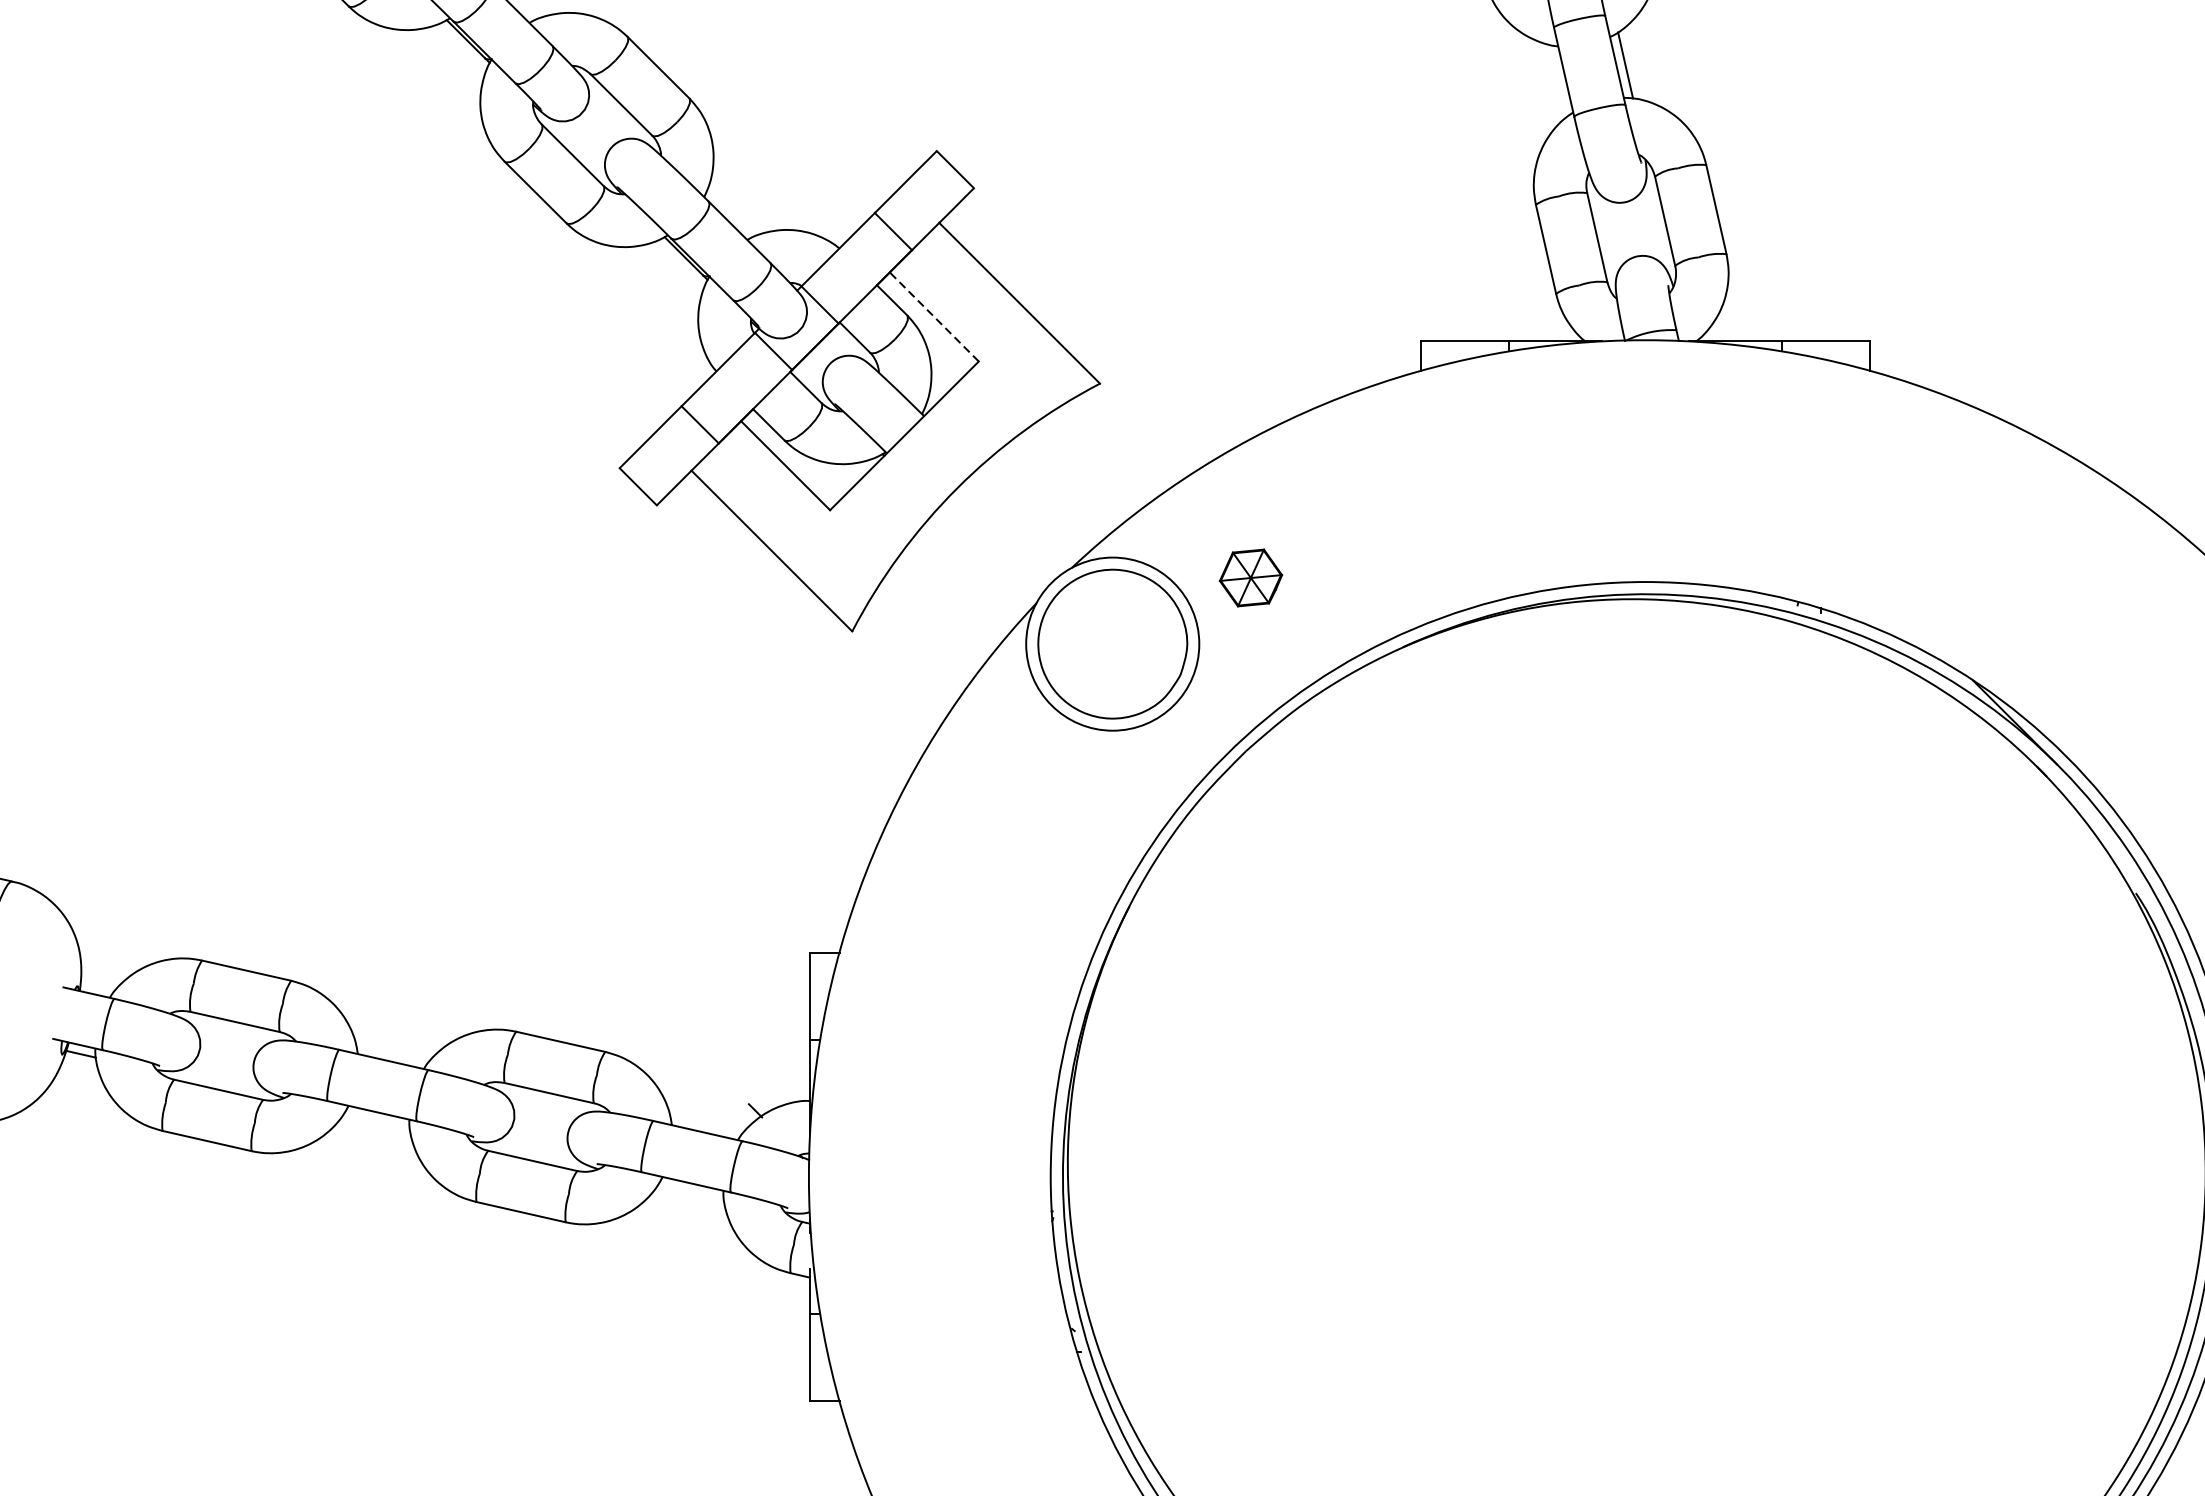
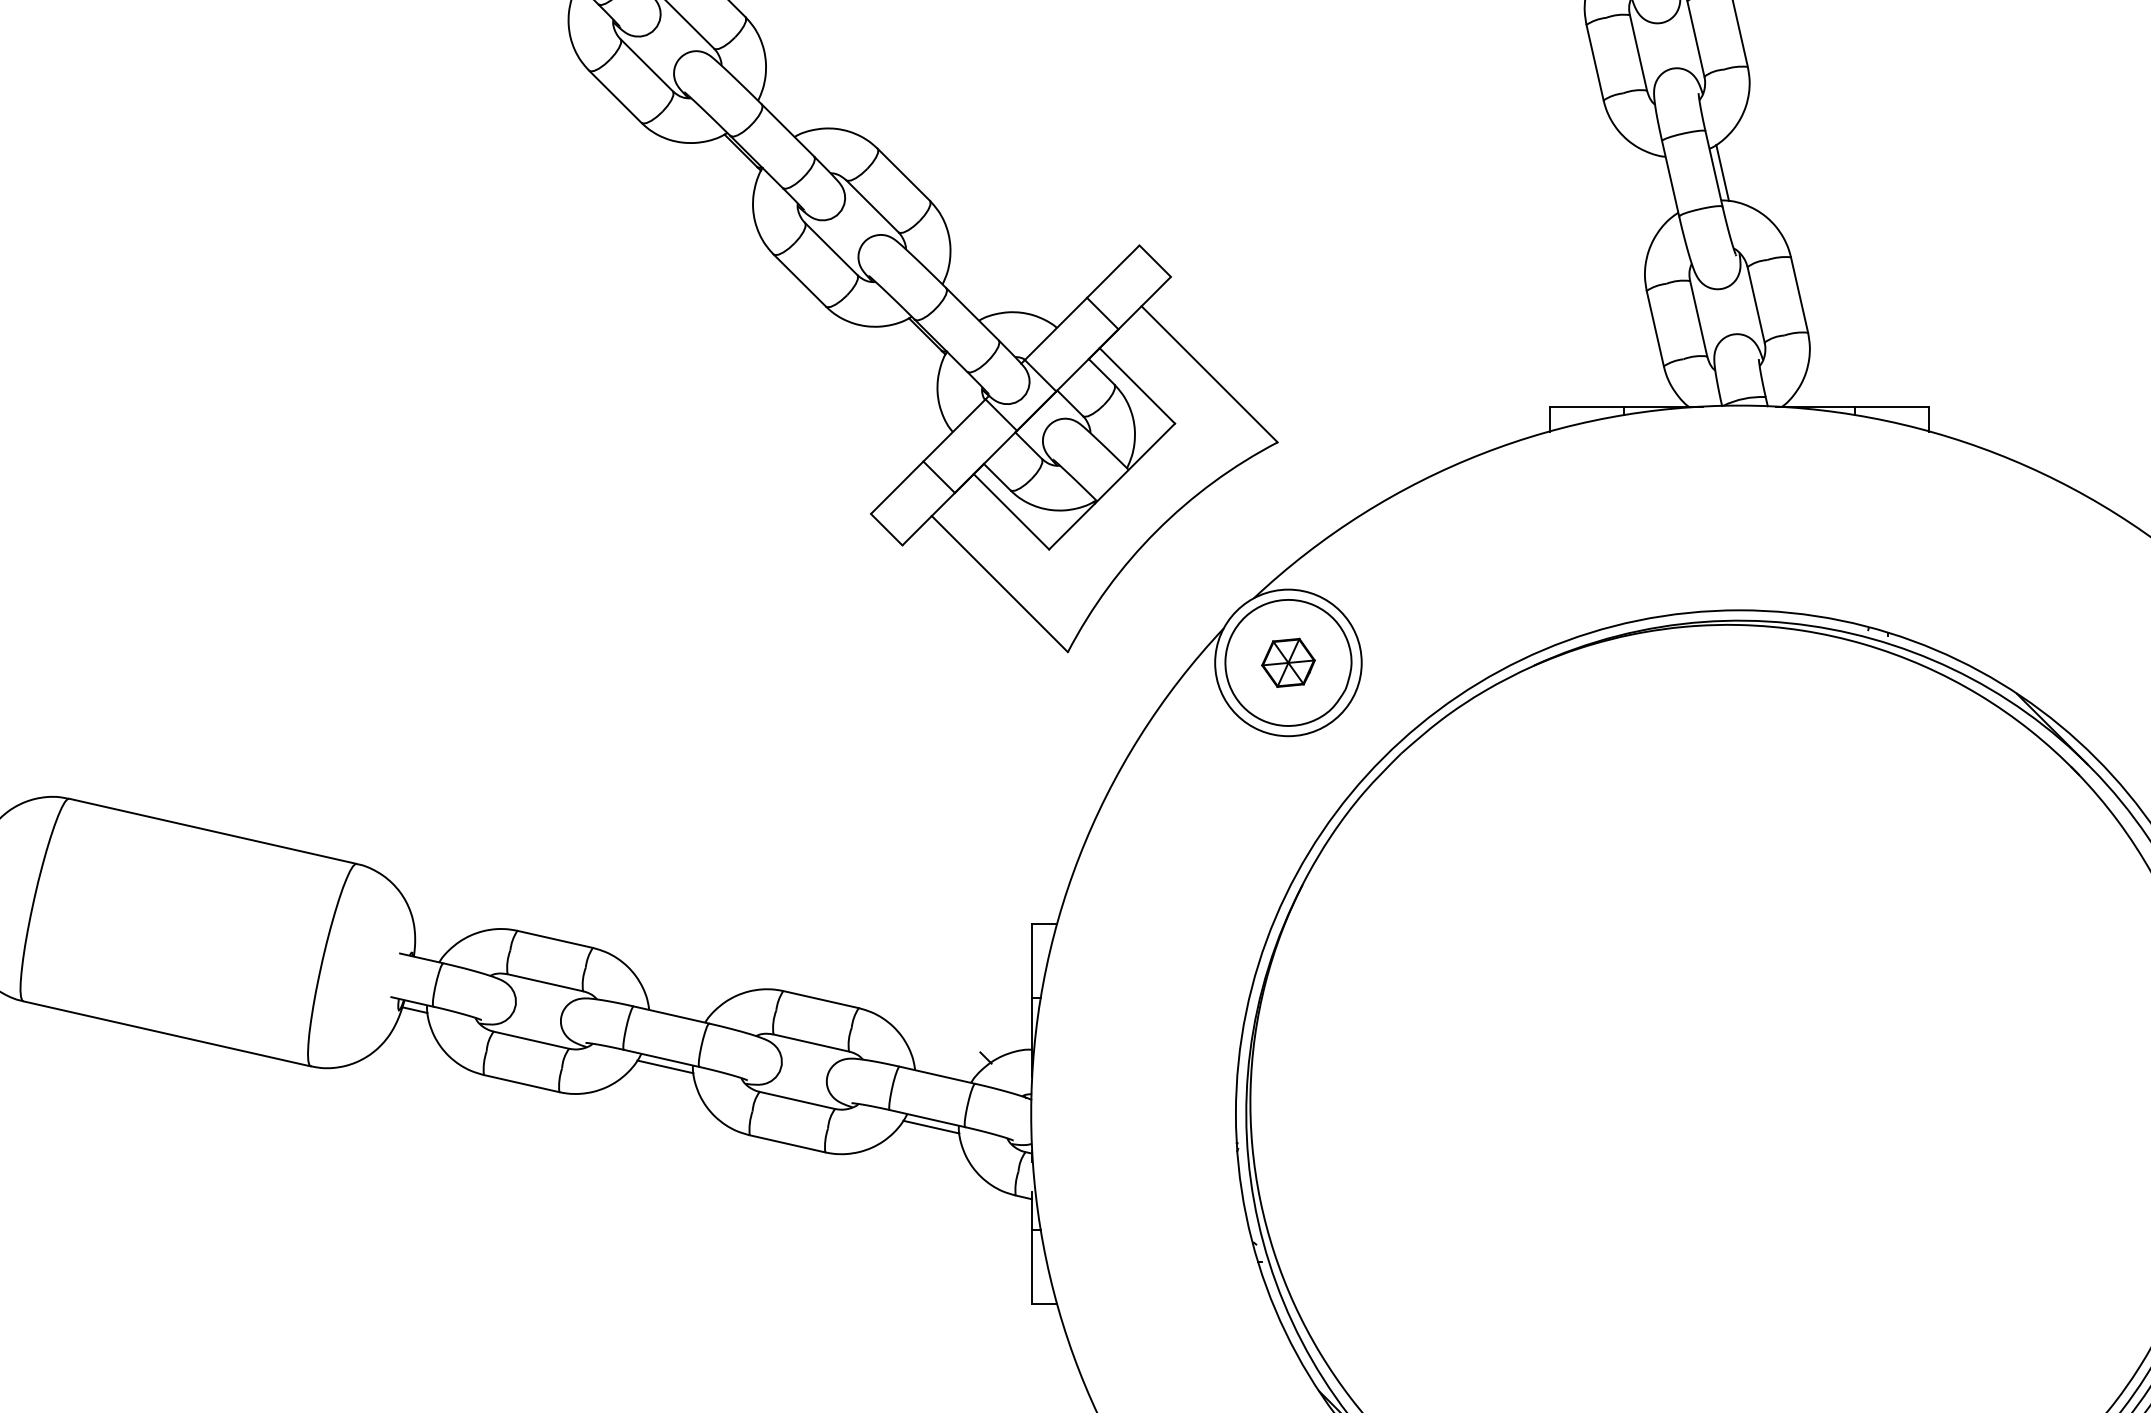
line: (934, 316) -> (1137, 385), dashed -> solid
part: (1250, 577) -> (1288, 662), moved
line: (376, 1120) -> (665, 1066), added
line: (691, 1191) -> (931, 1126), added

